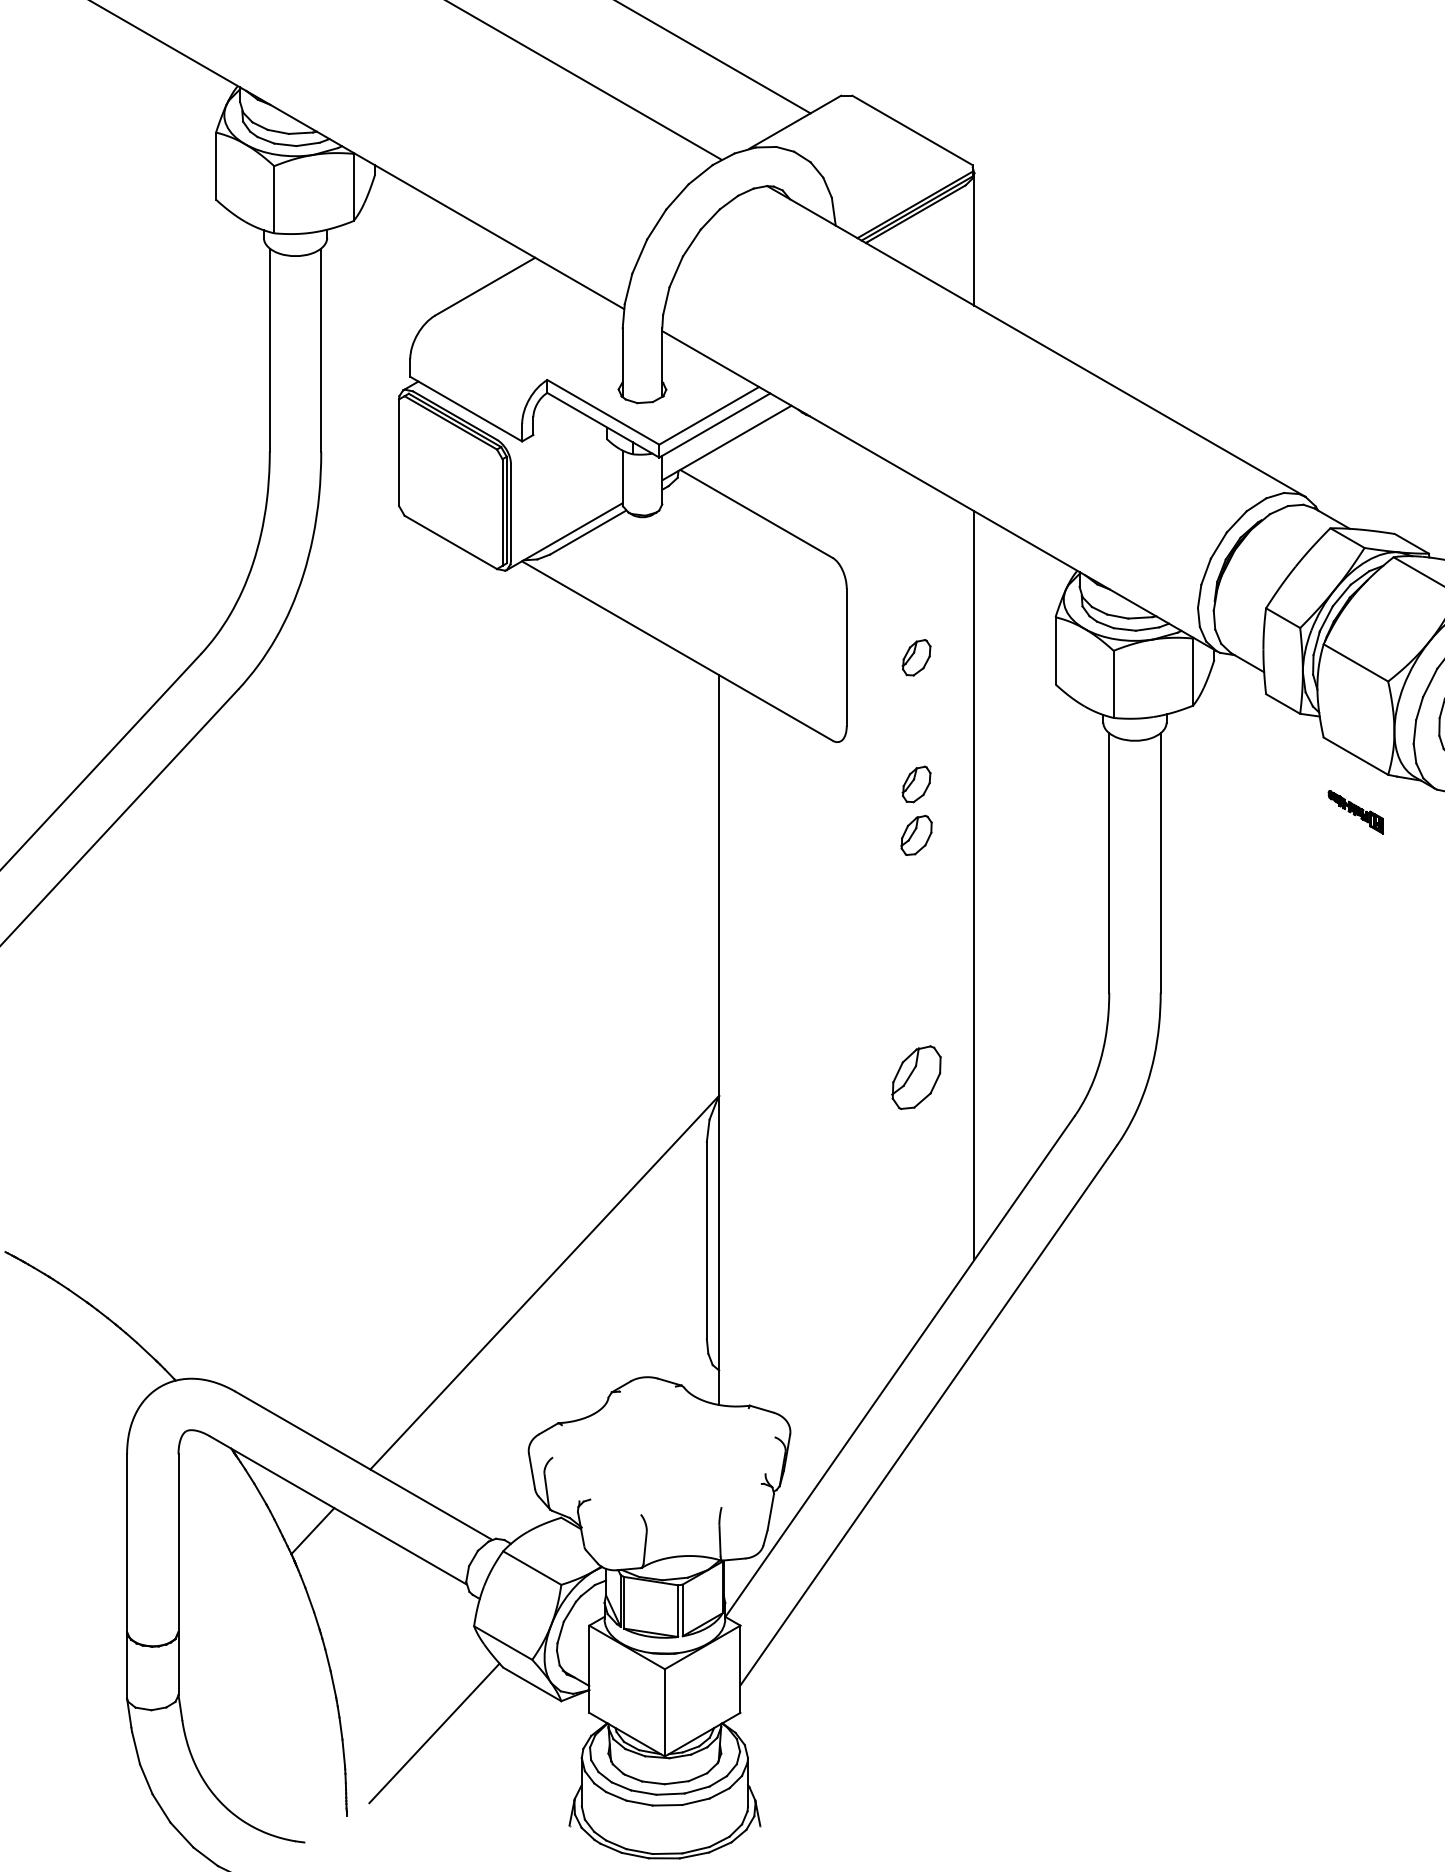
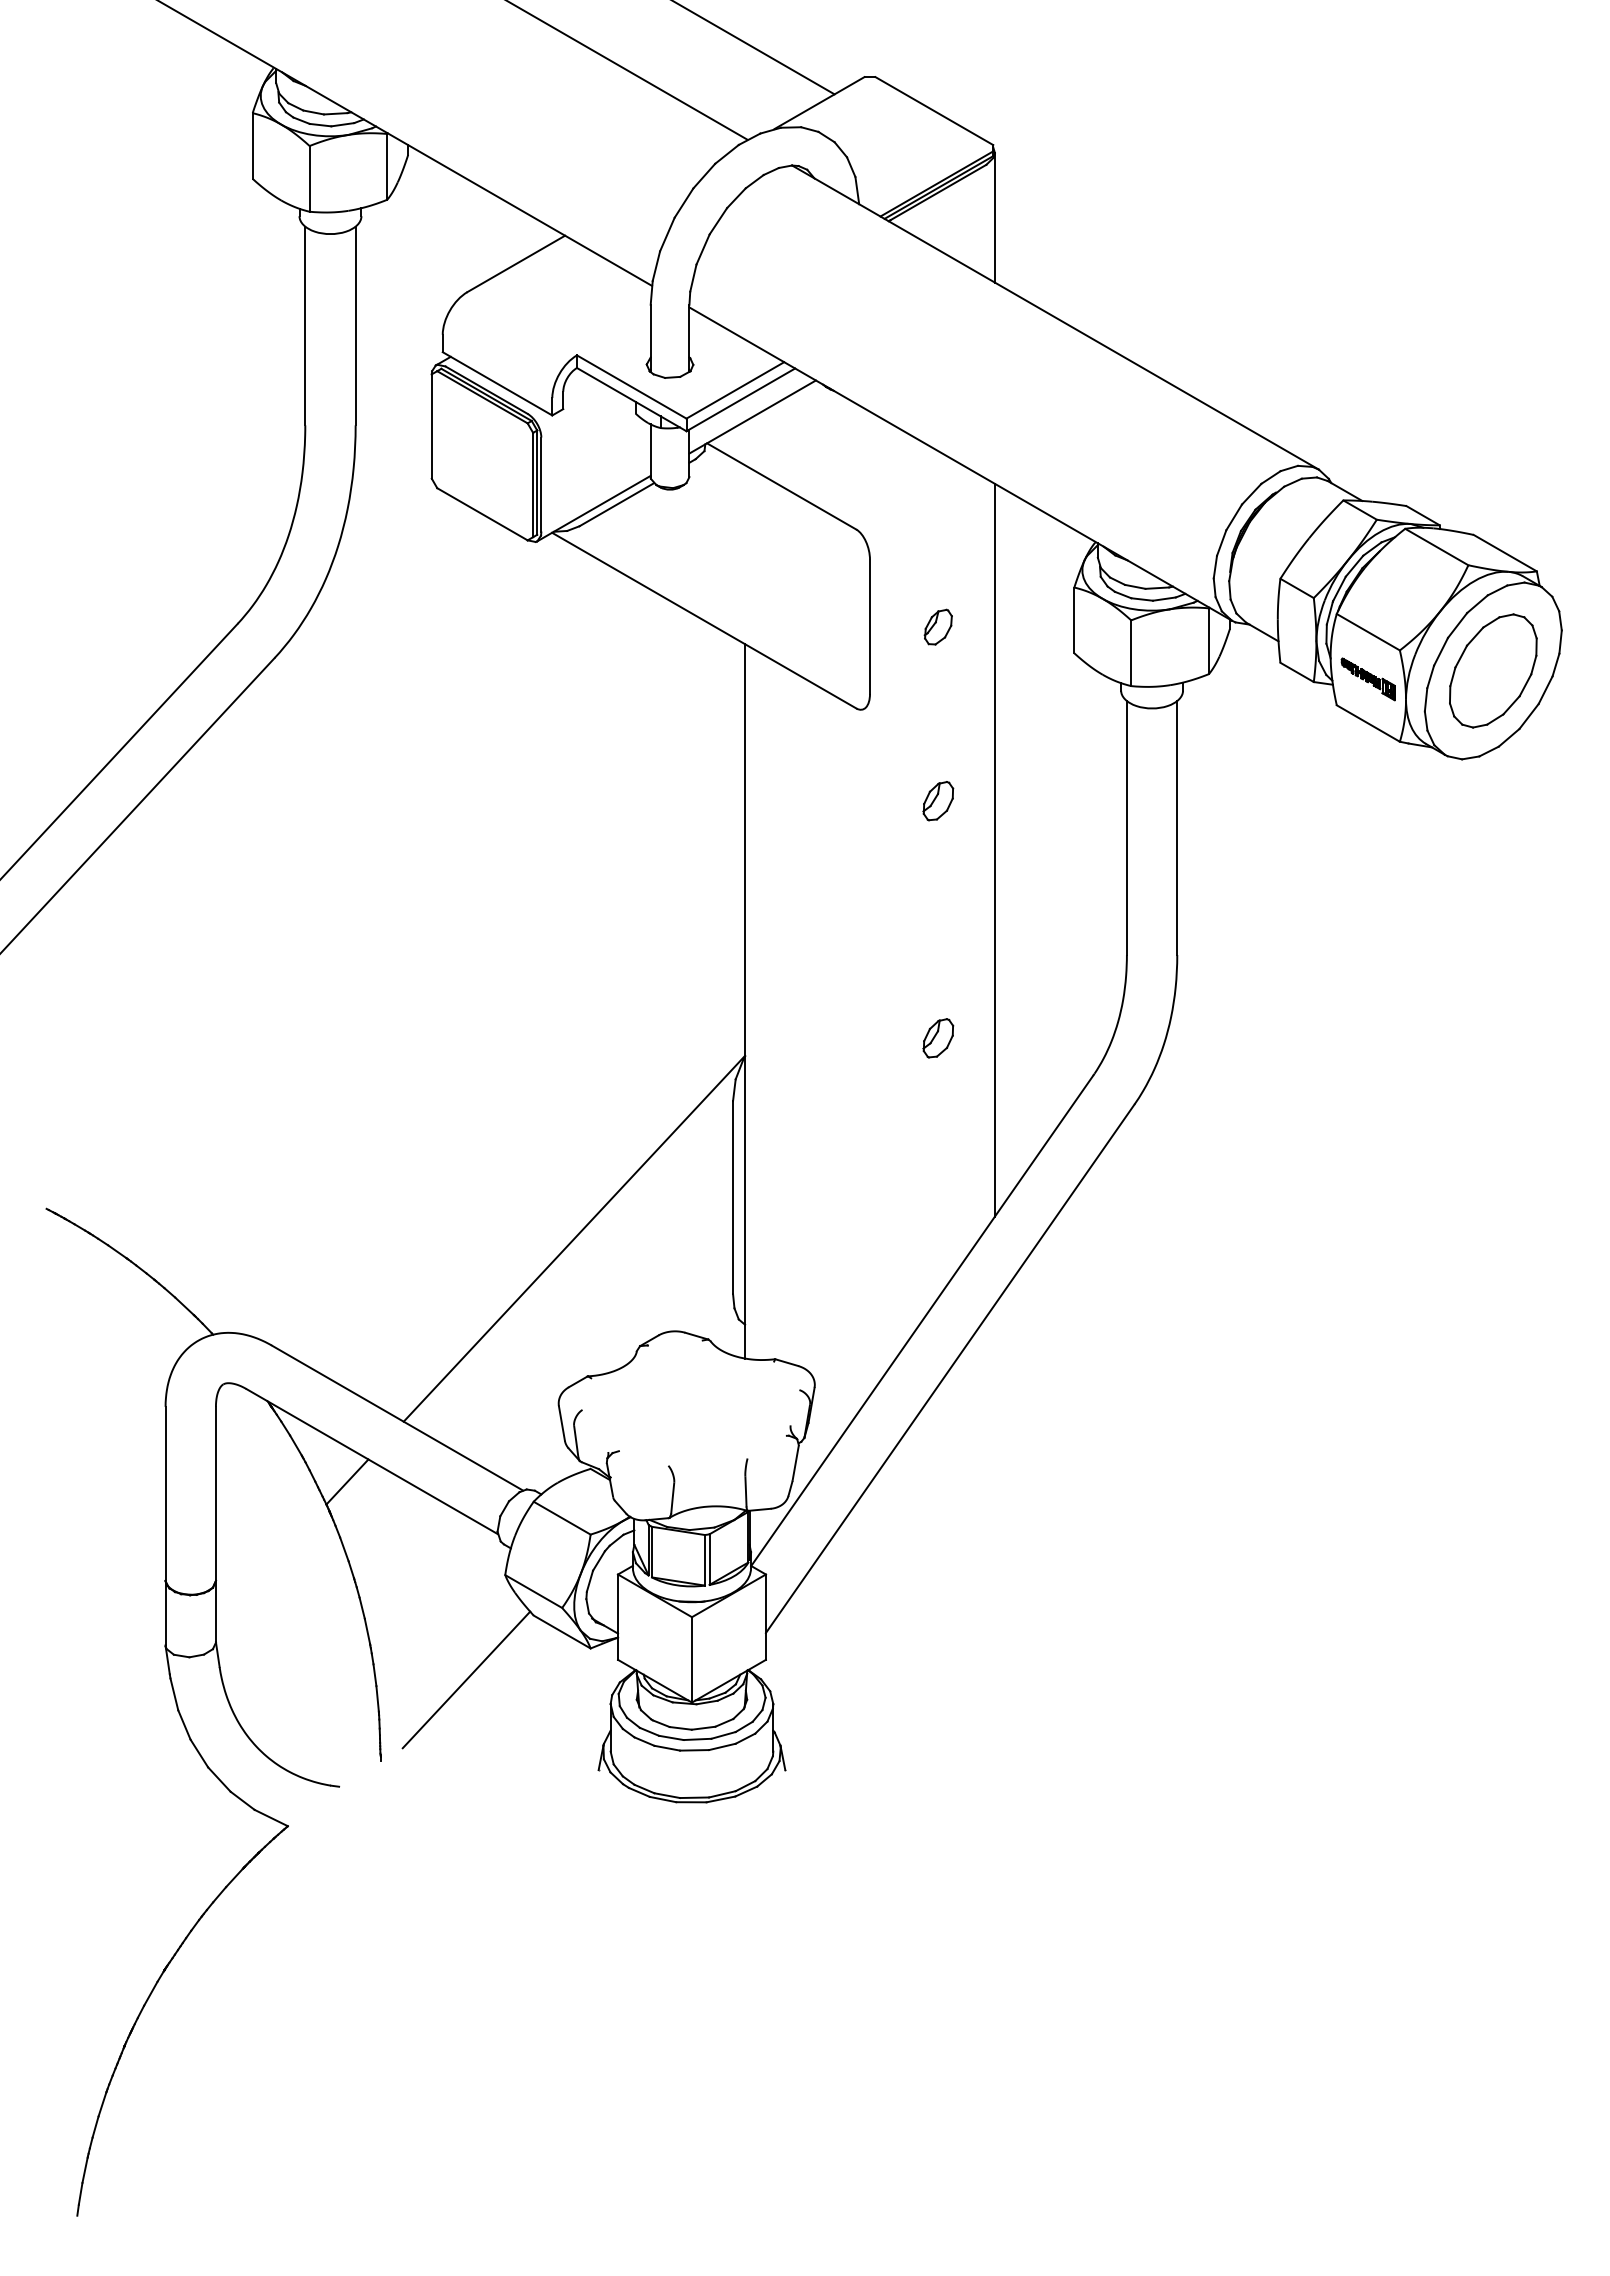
part: (915, 783) -> (937, 750), removed
part: (1355, 812) -> (1367, 679), moved
part: (916, 1078) -> (938, 1038), size x0.62

